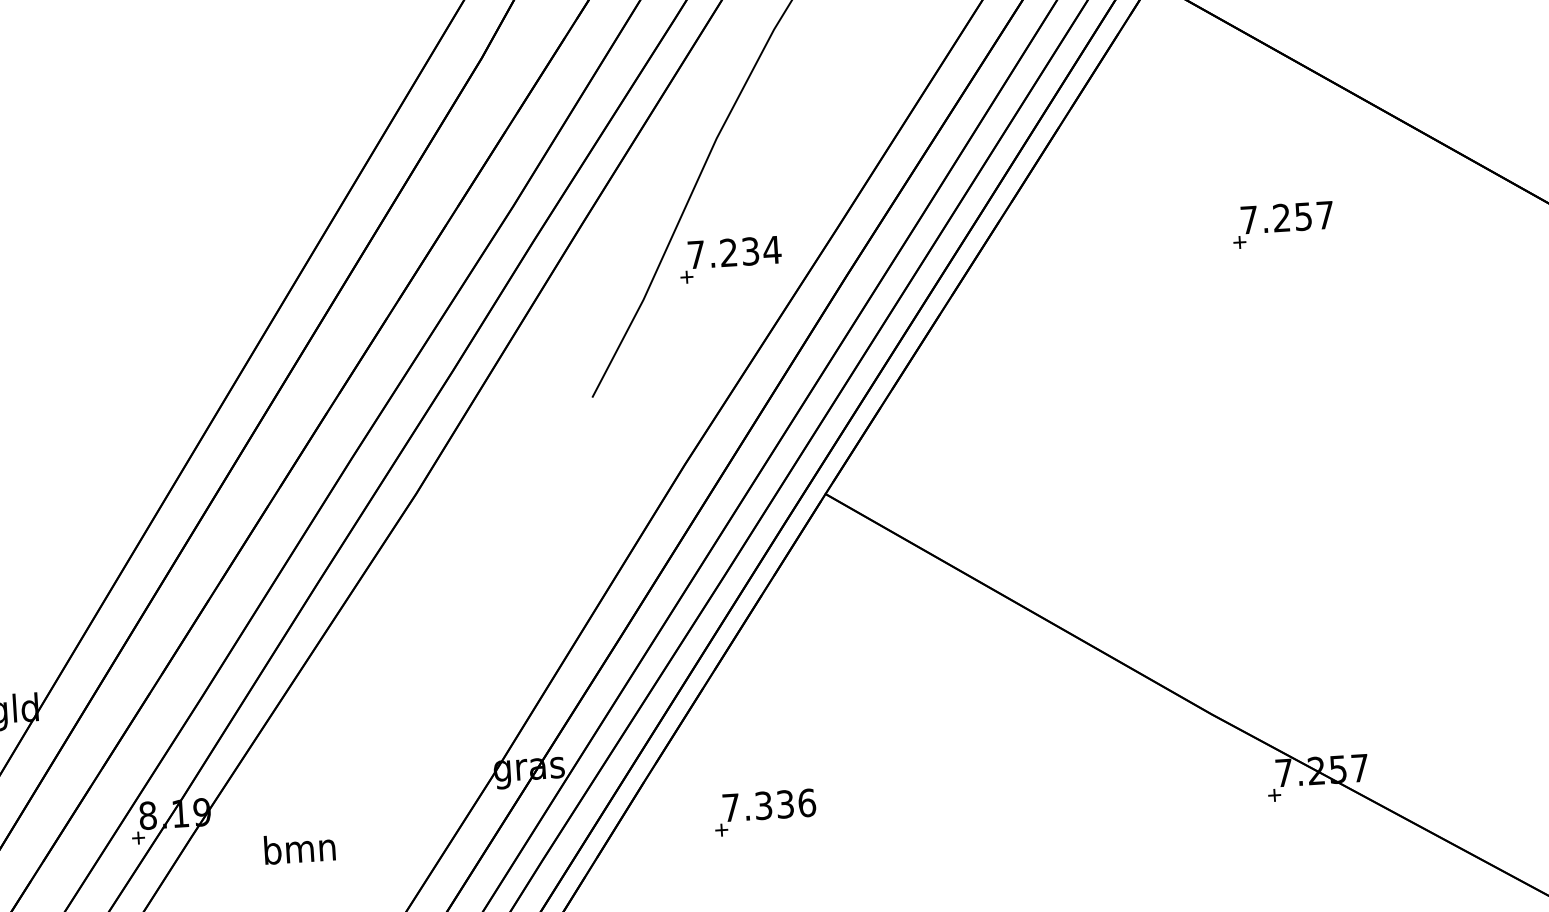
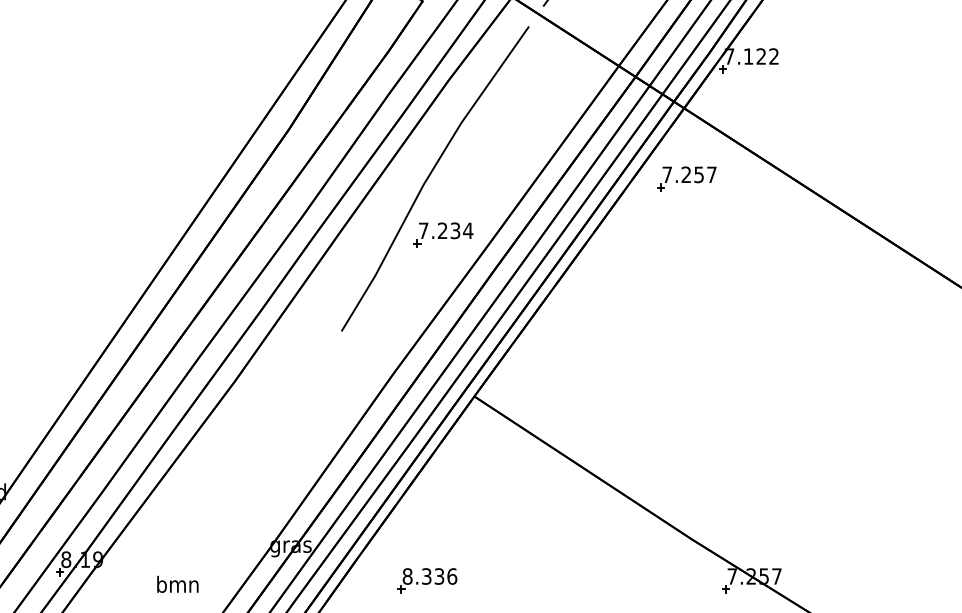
part: (1282, 224) -> (686, 178), moved
part: (730, 258) -> (443, 234), moved
text: (730, 807) -> (407, 576), 7.336 -> 8.336
text: (299, 846) -> (177, 583), moved

